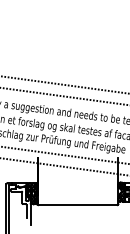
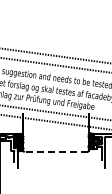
line: (77, 204) -> (55, 151), solid -> dashed

